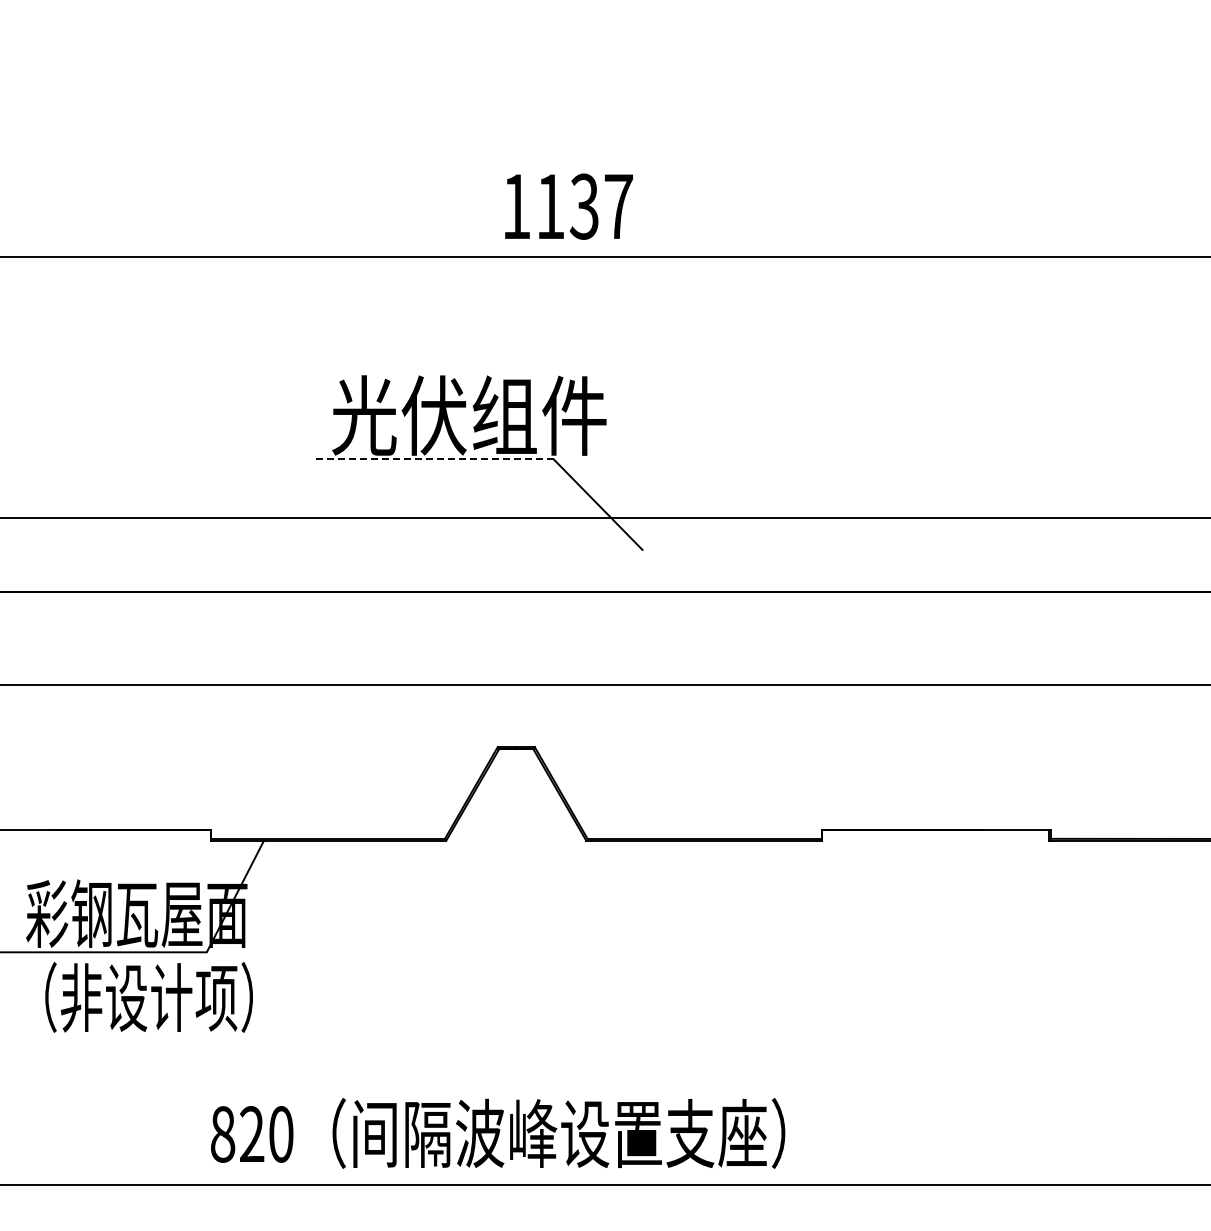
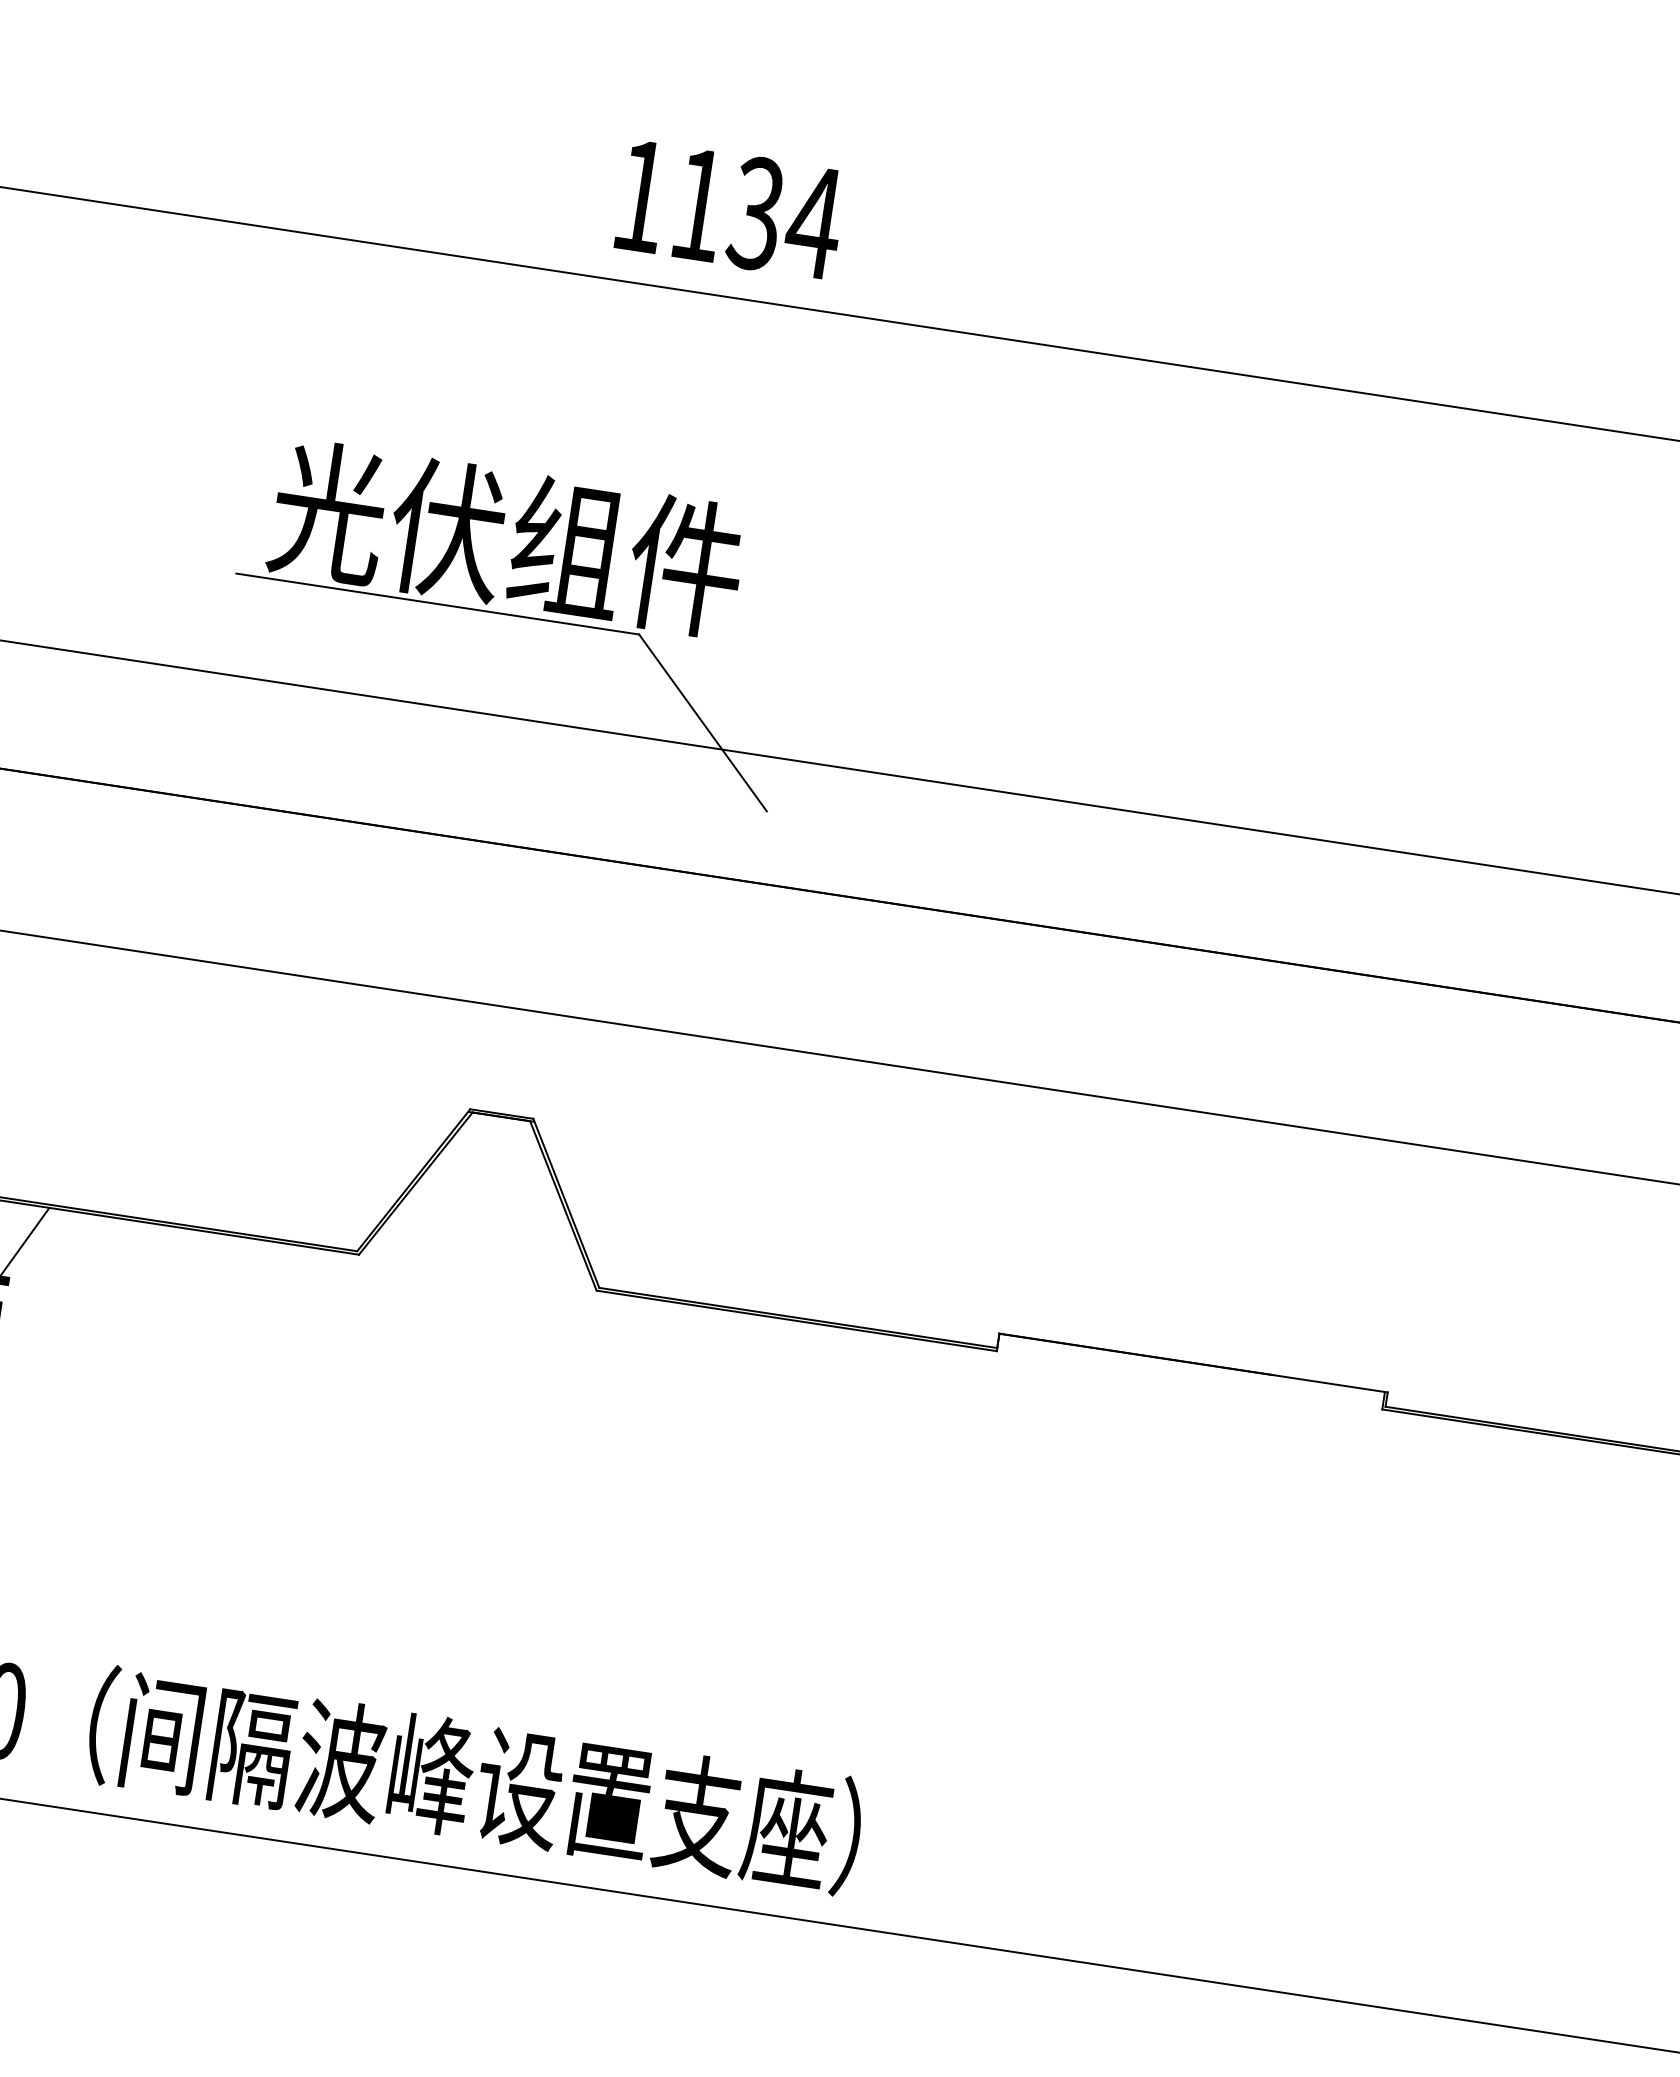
text: (618, 206) -> (814, 222), 1137 -> 1134
line: (434, 459) -> (436, 604), dashed -> solid

